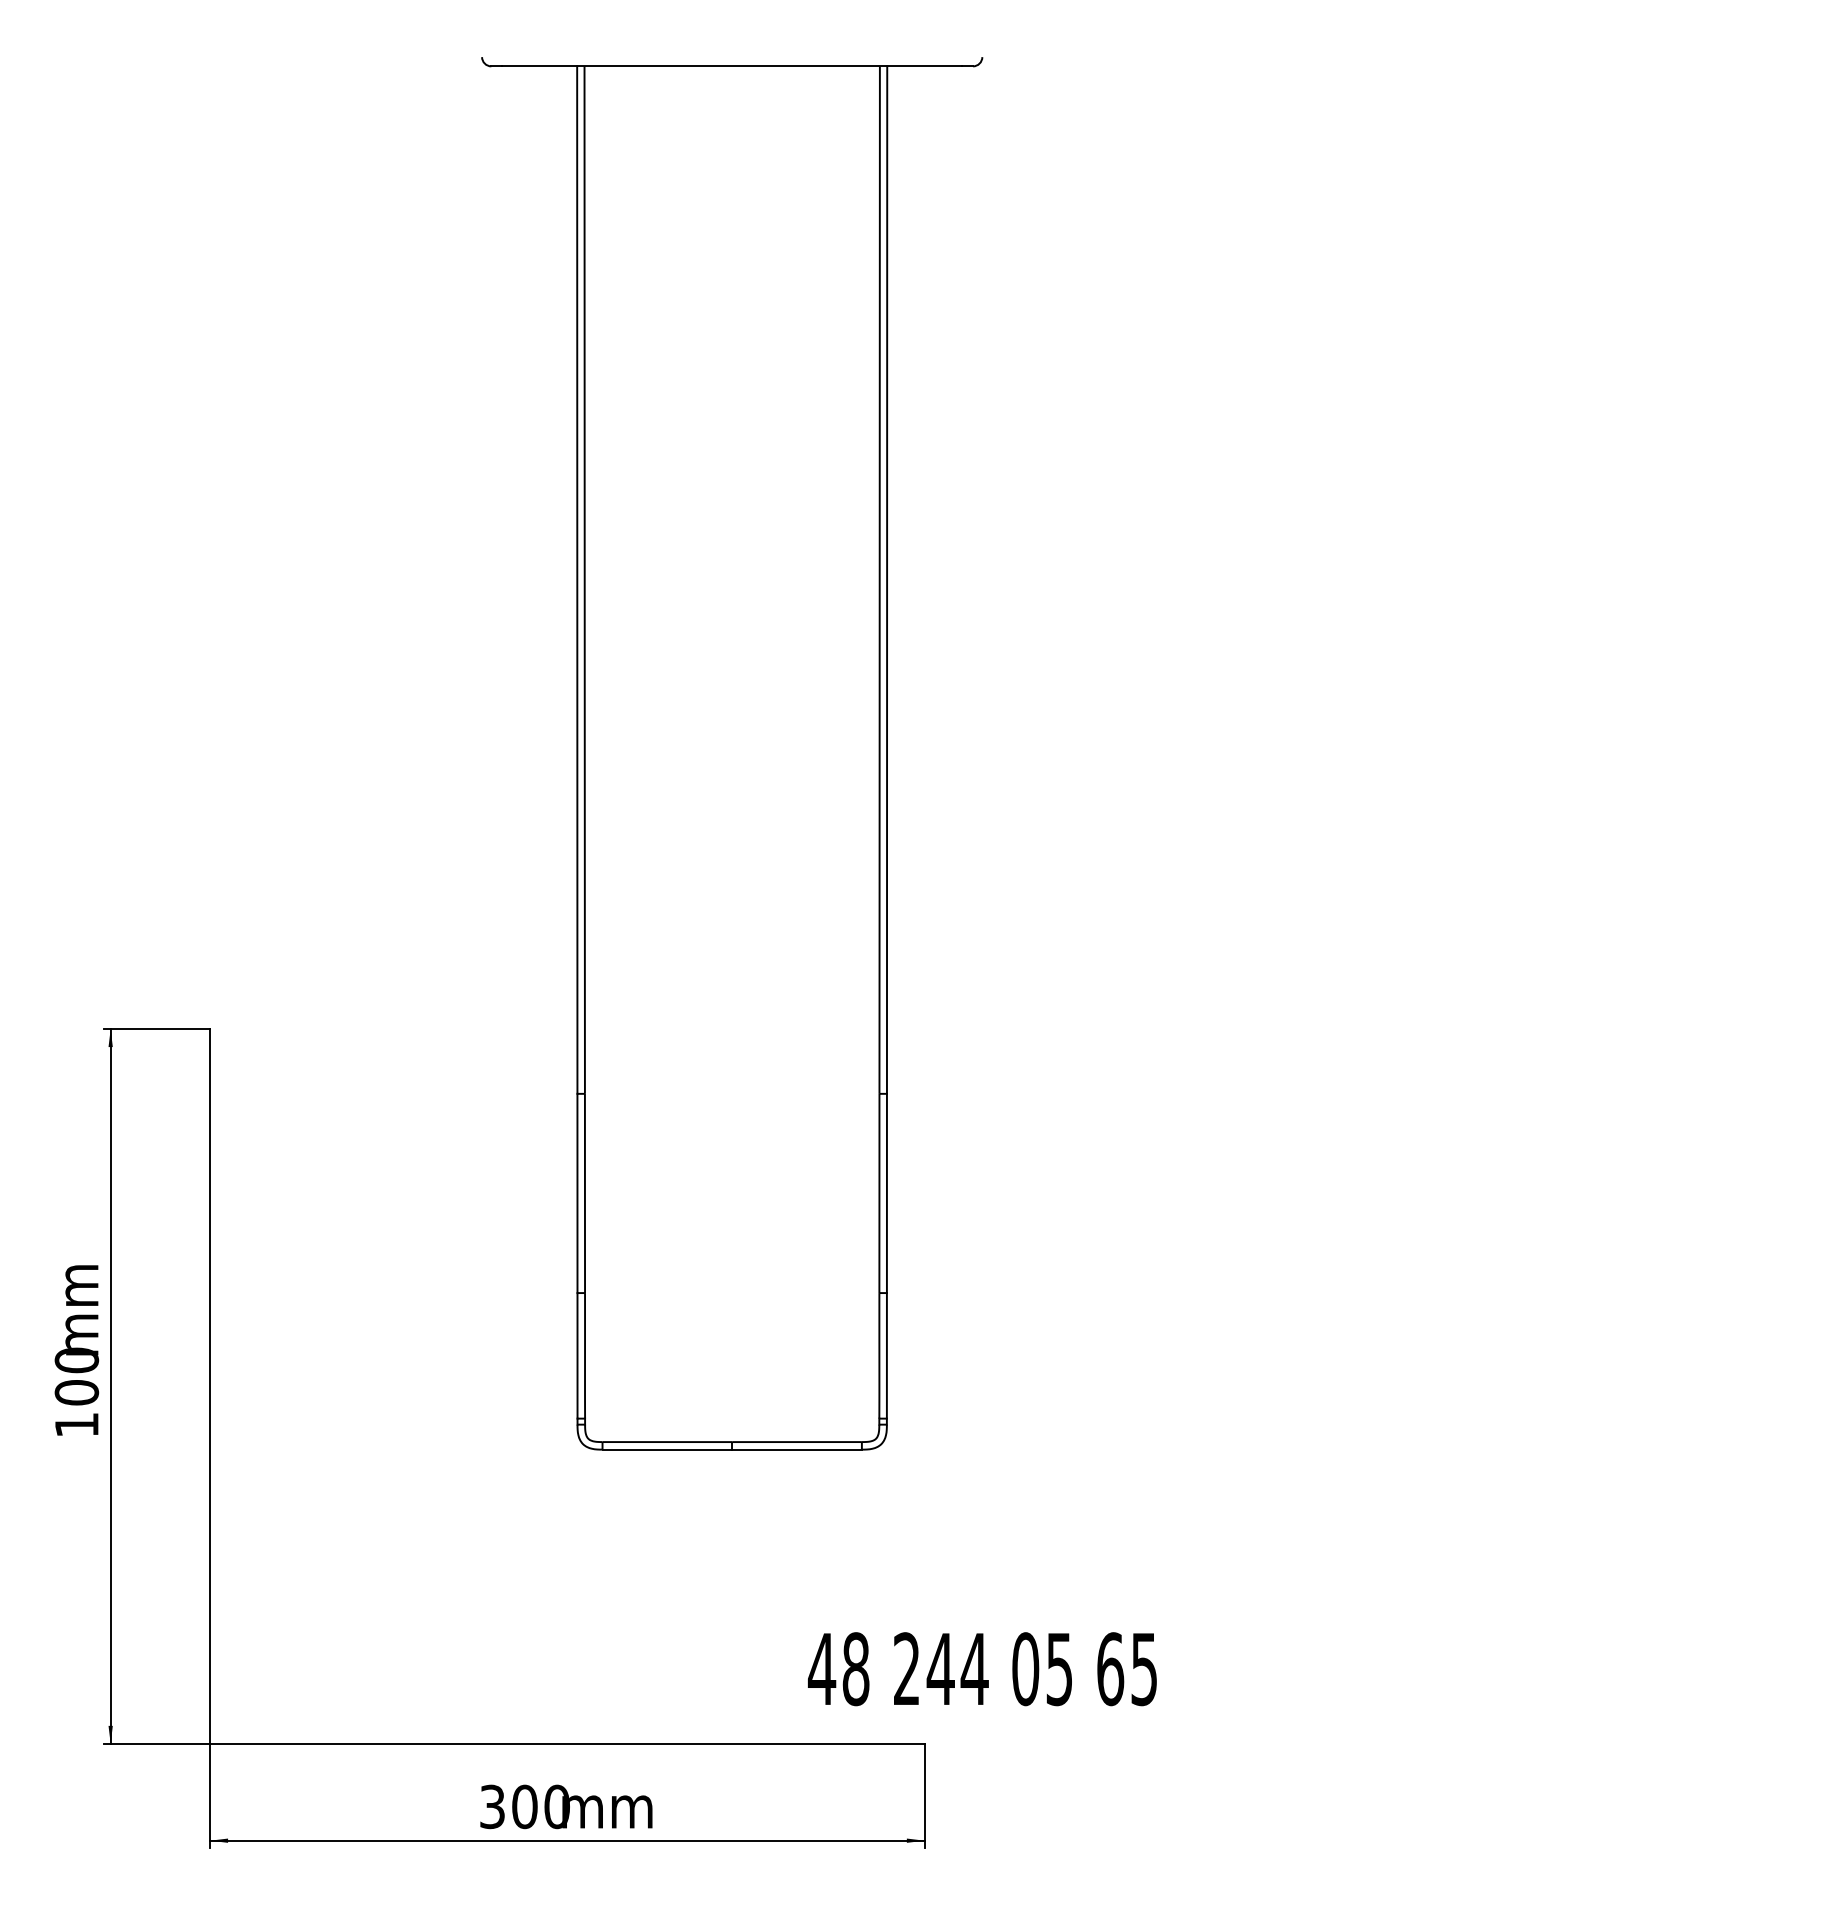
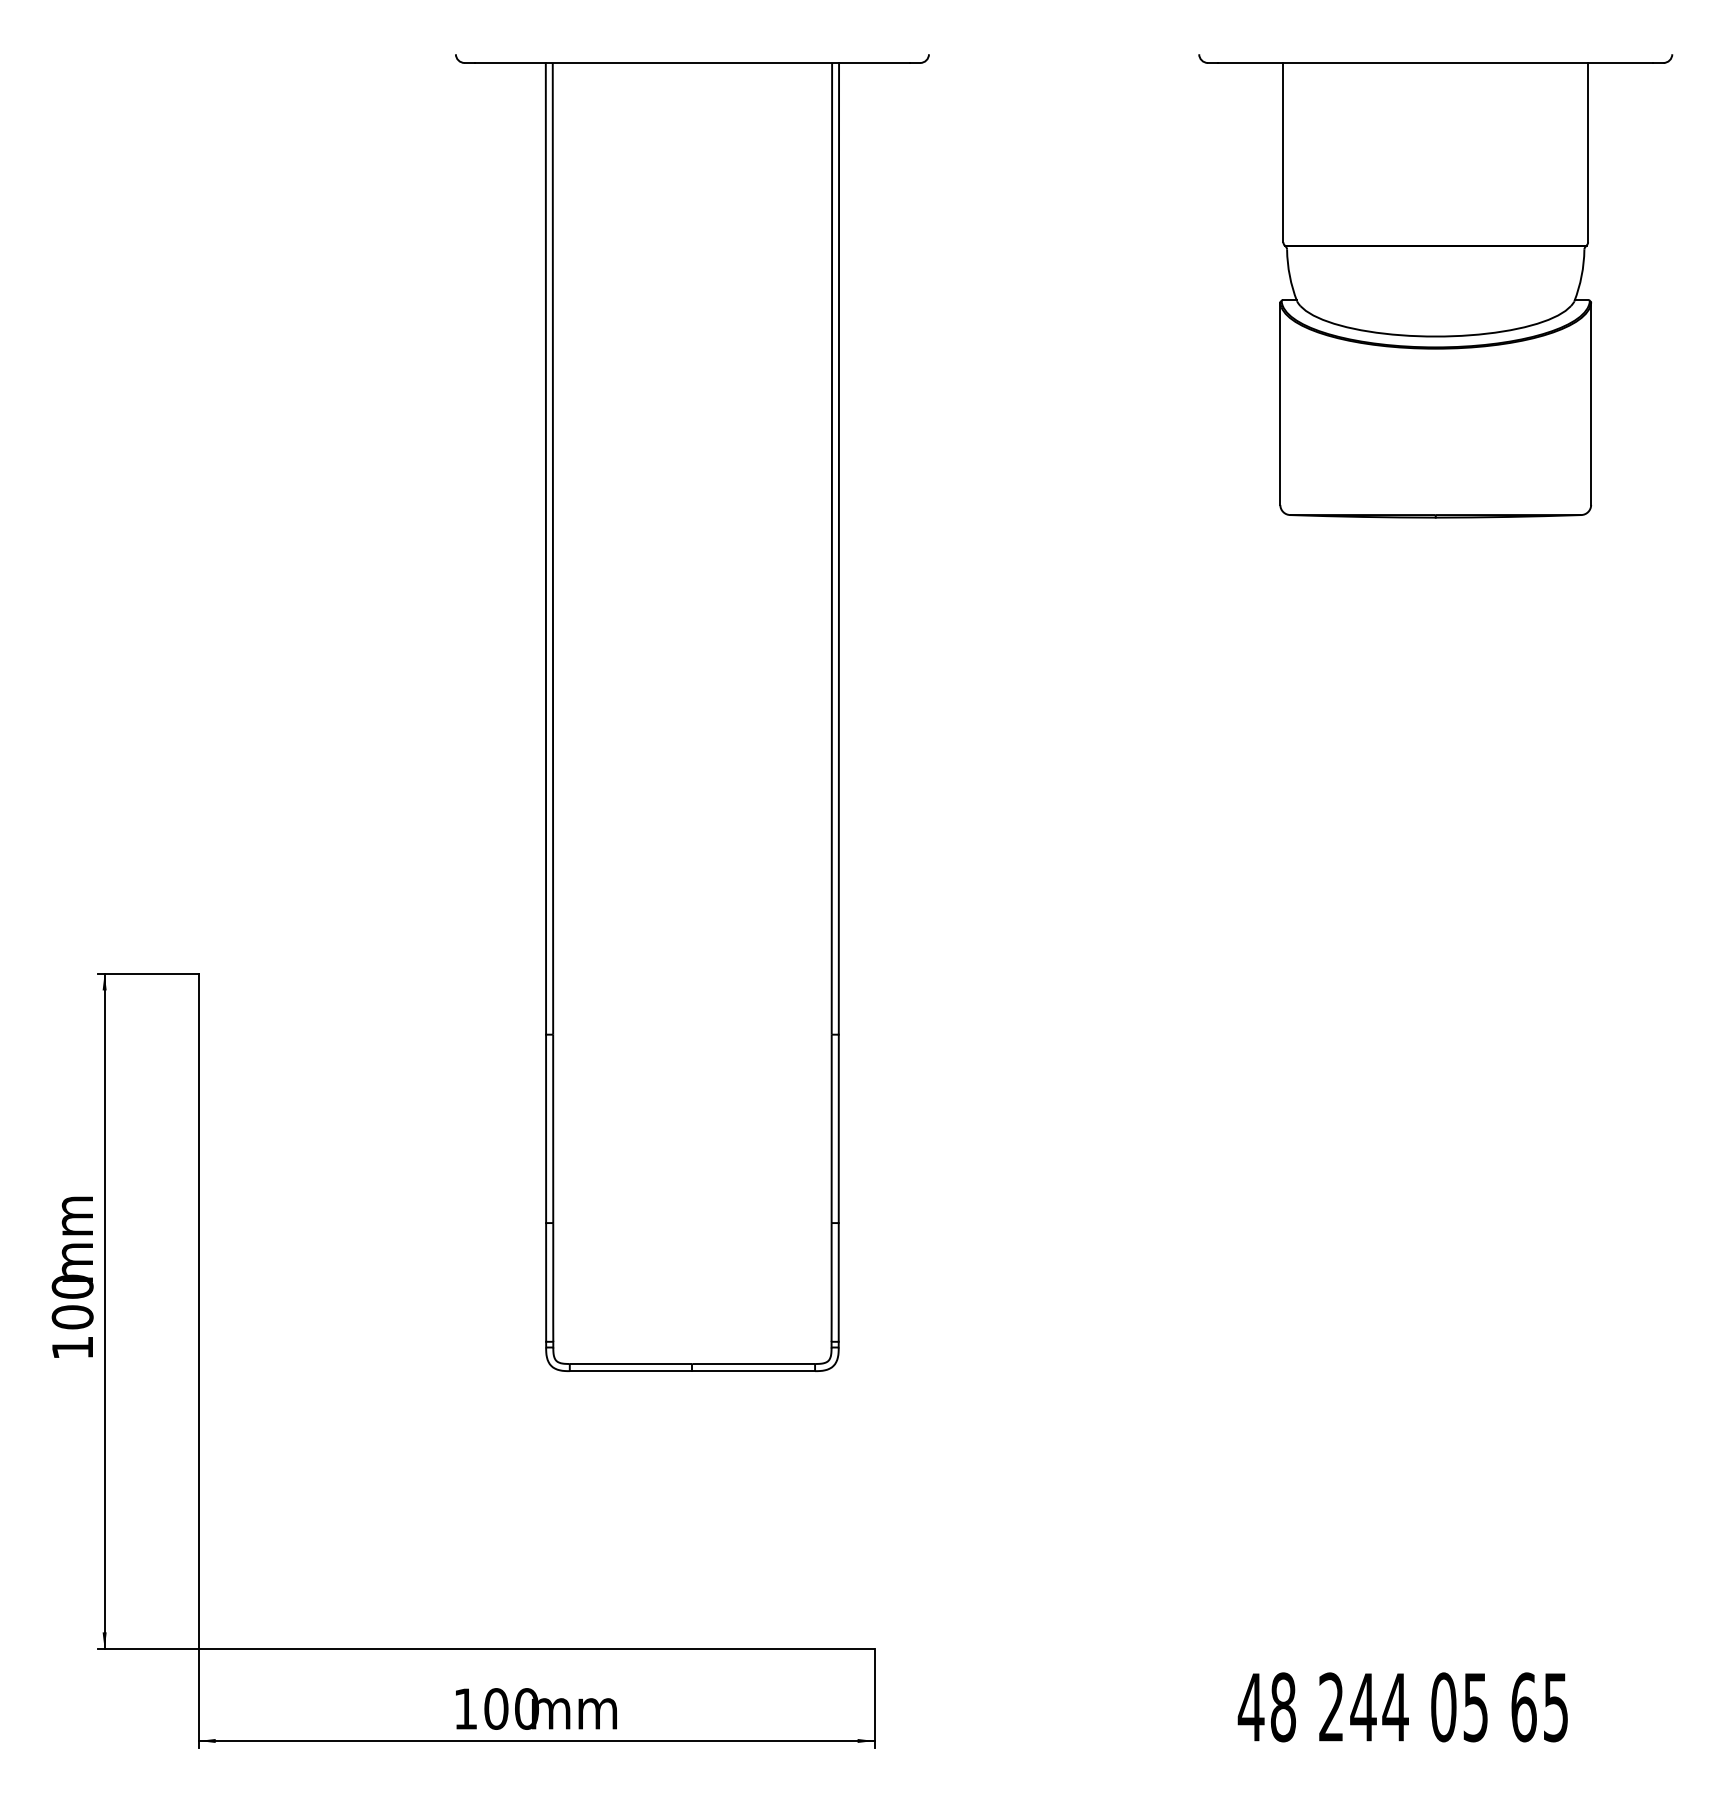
part: (1518, 302) -> (1436, 286), added
text: (982, 1669) -> (1402, 1707), moved
text: (492, 1806) -> (465, 1708), 300 -> 100

